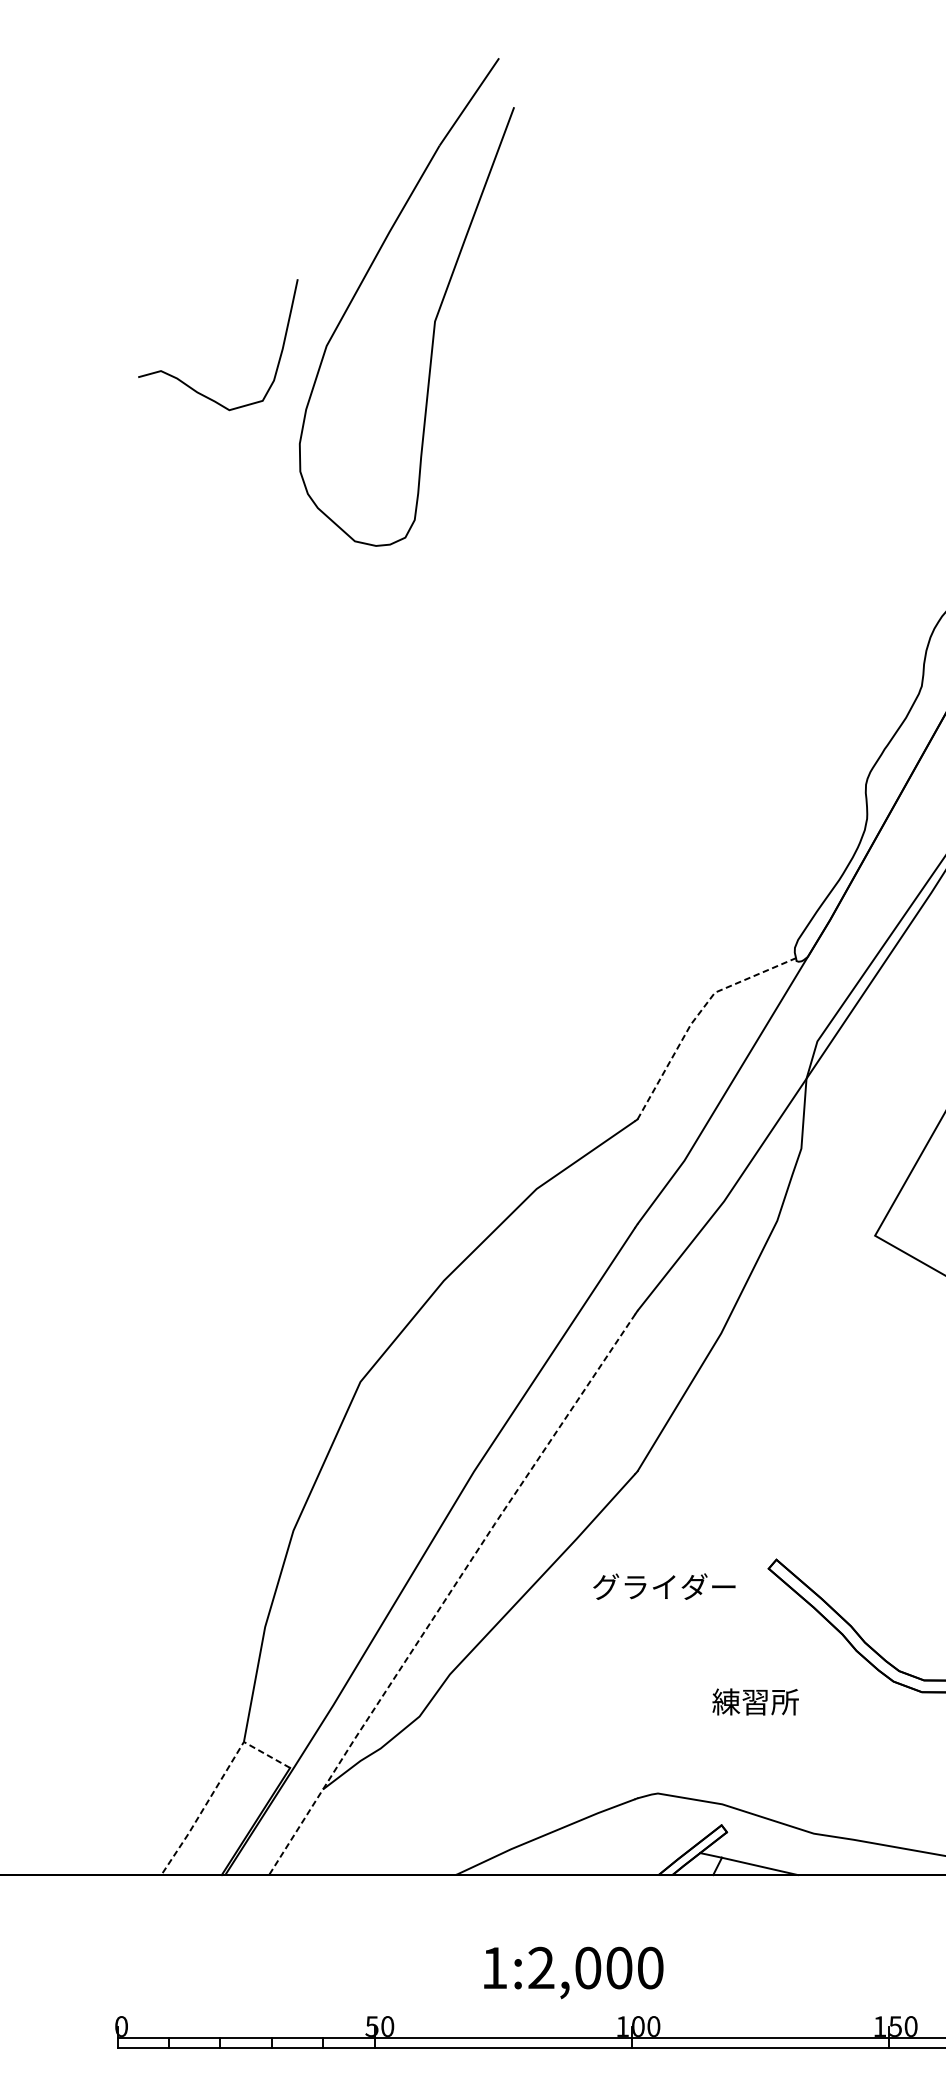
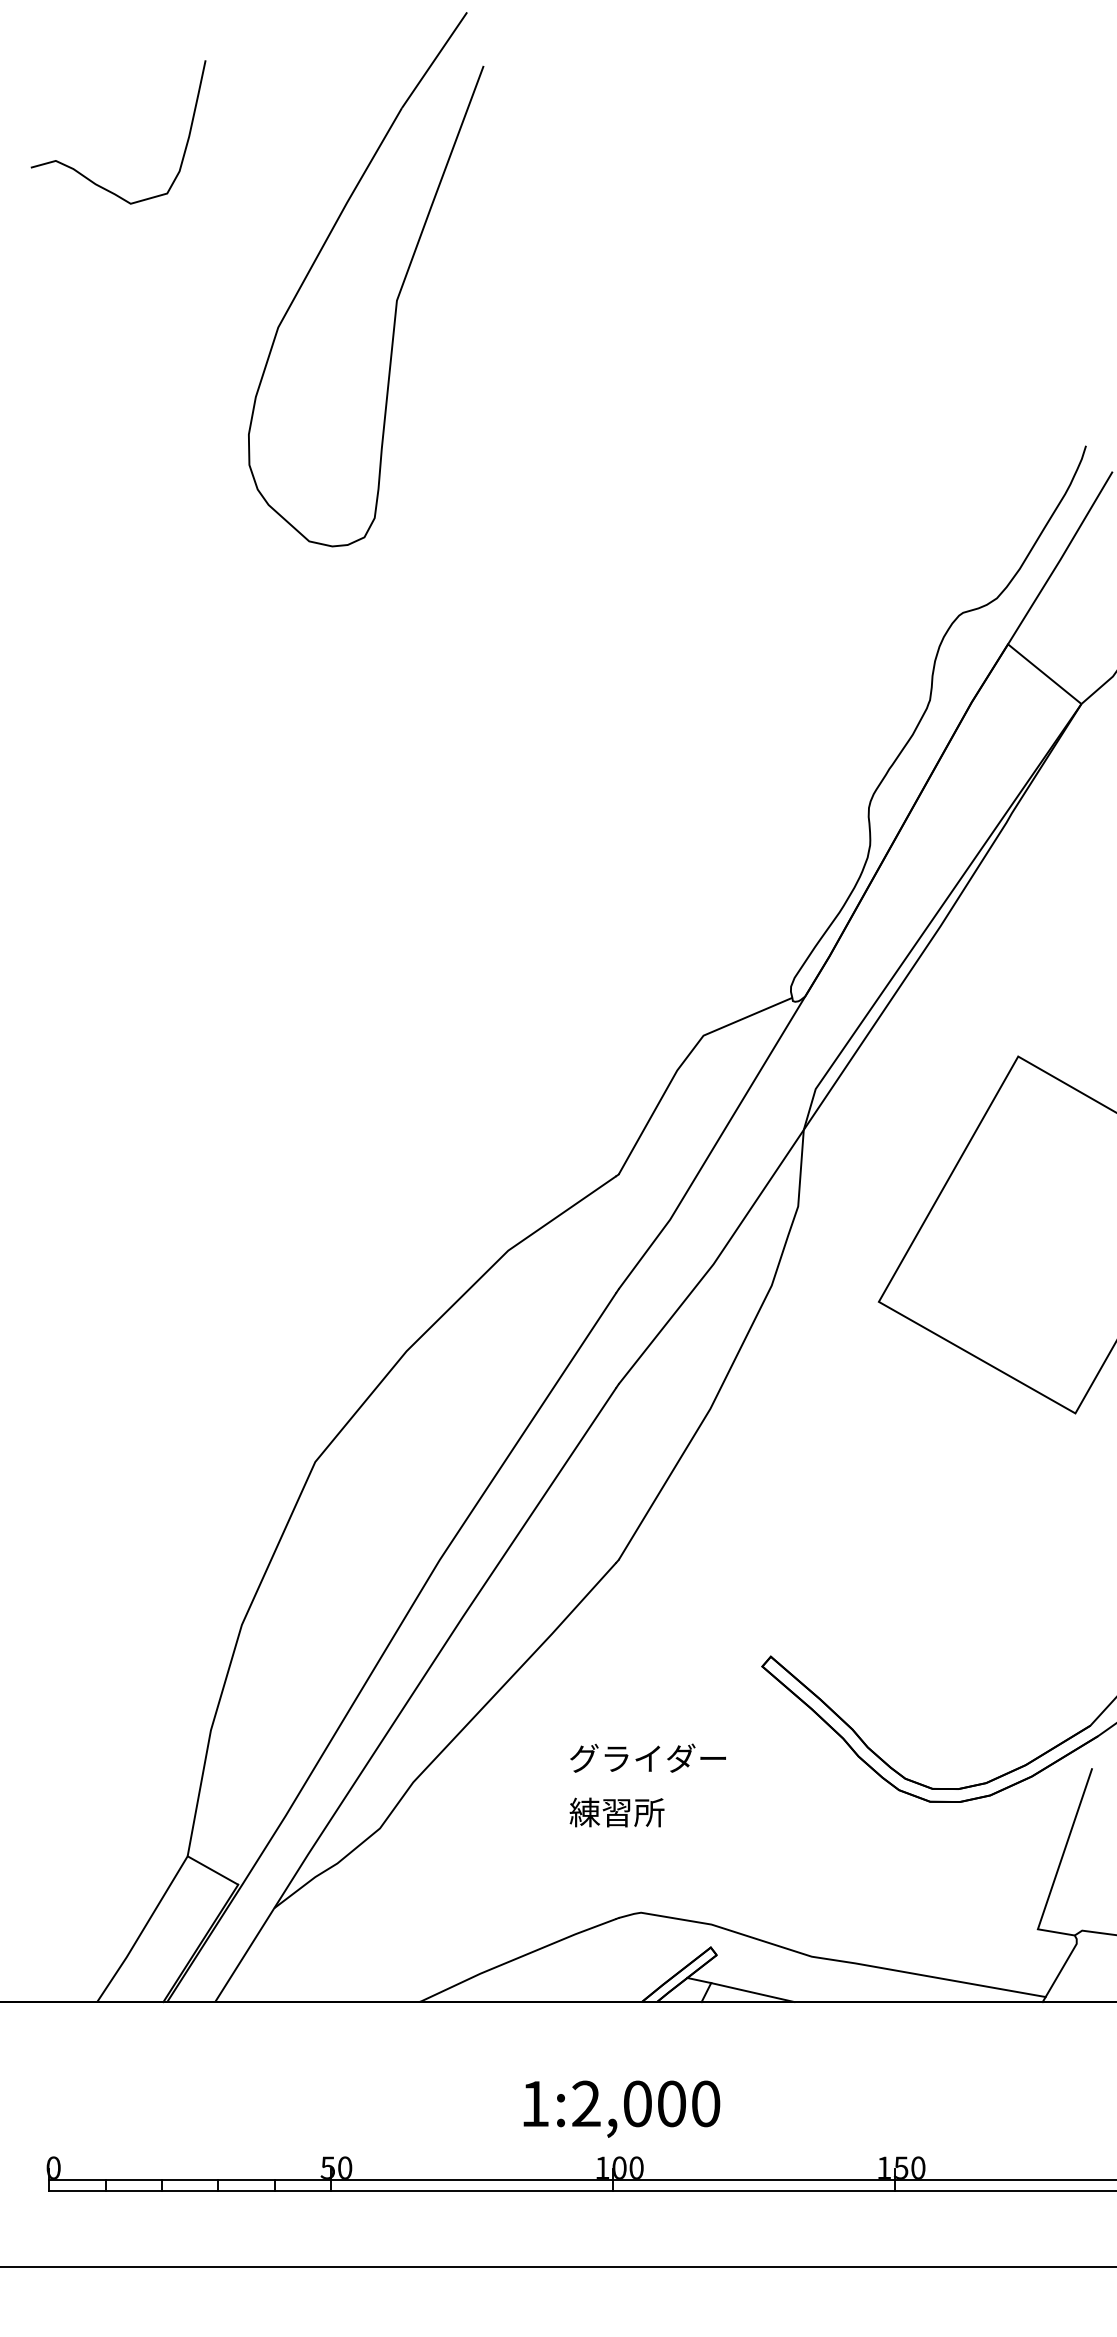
curve: (191, 387) -> (89, 178), moved
line: (696, 1016) -> (683, 1061), dashed -> solid
text: (663, 1586) -> (647, 1757), moved
line: (449, 1593) -> (412, 1693), dashed -> solid
text: (755, 1701) -> (616, 1812), moved
line: (217, 1785) -> (158, 1904), dashed -> solid
text: (573, 1972) -> (621, 2108), moved

